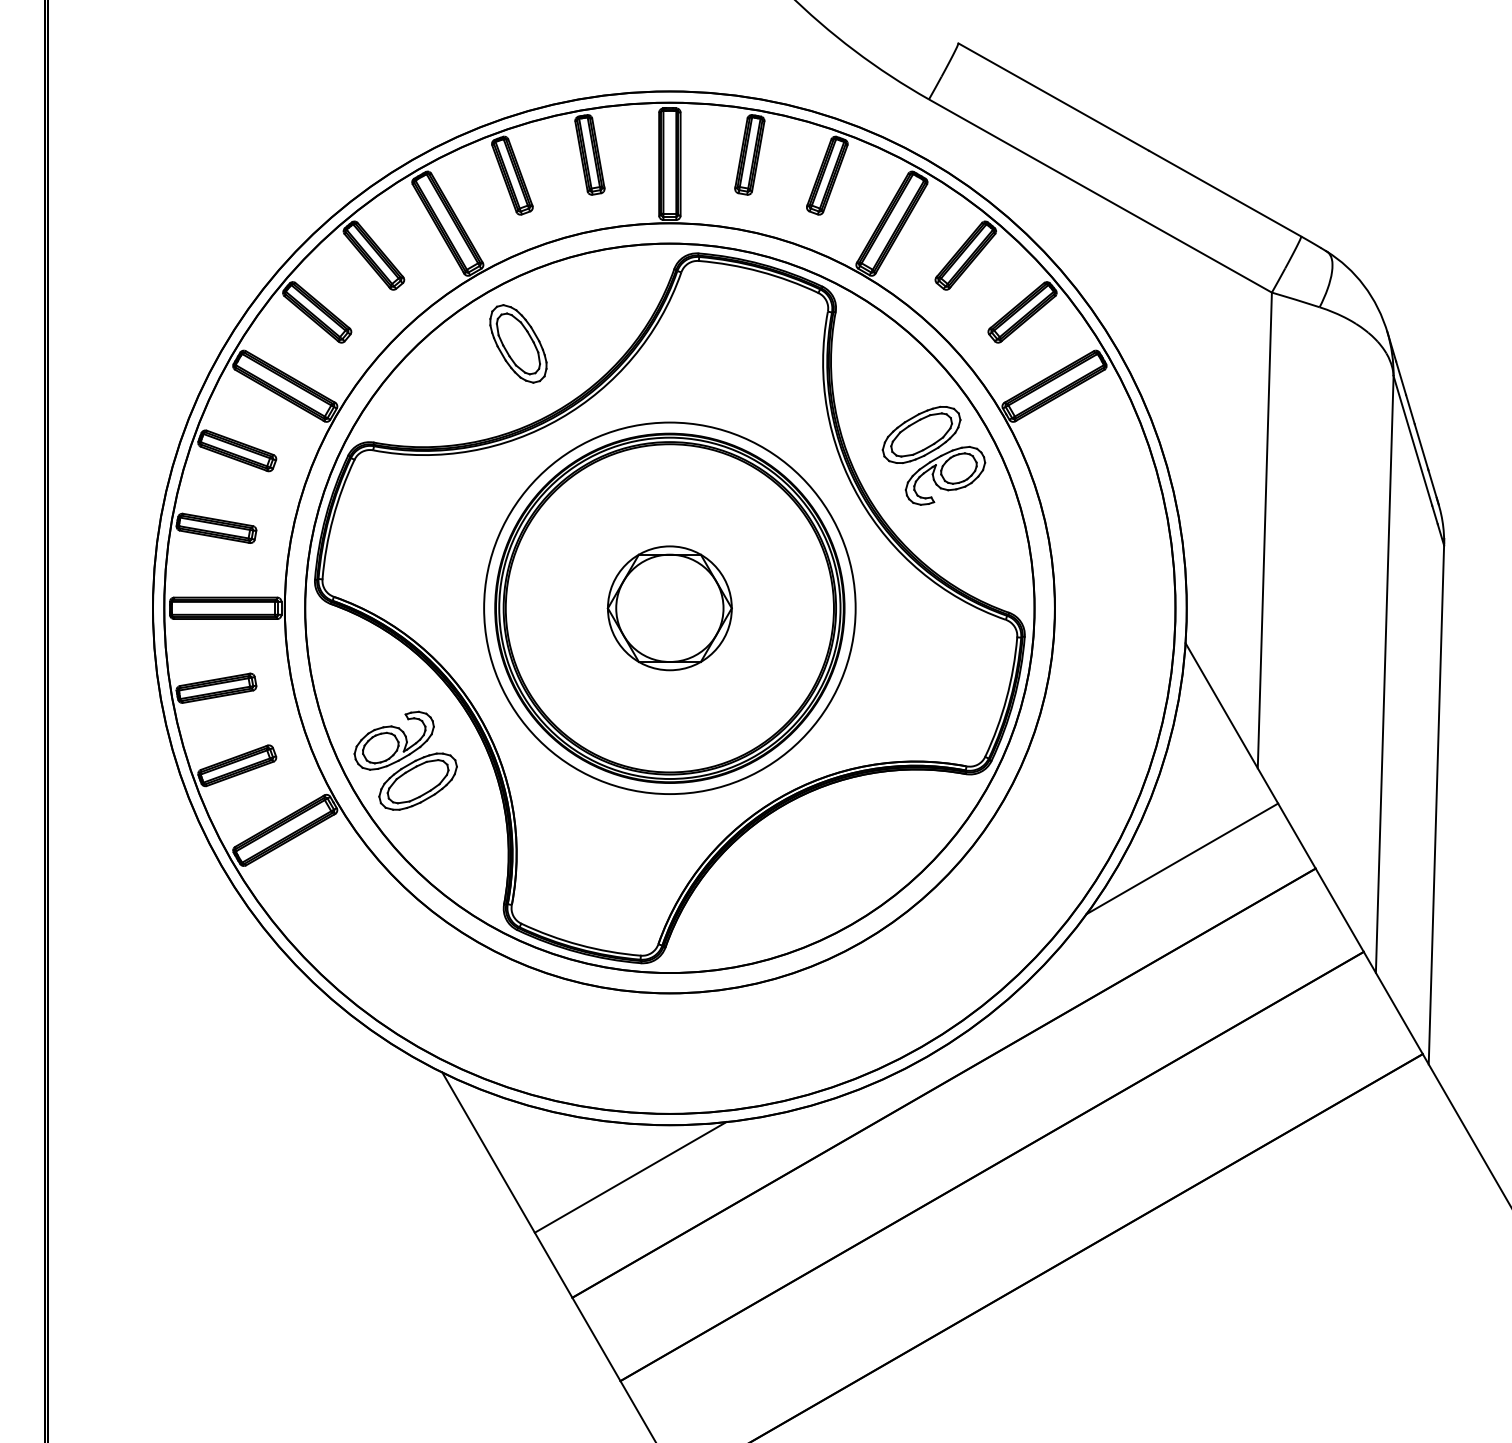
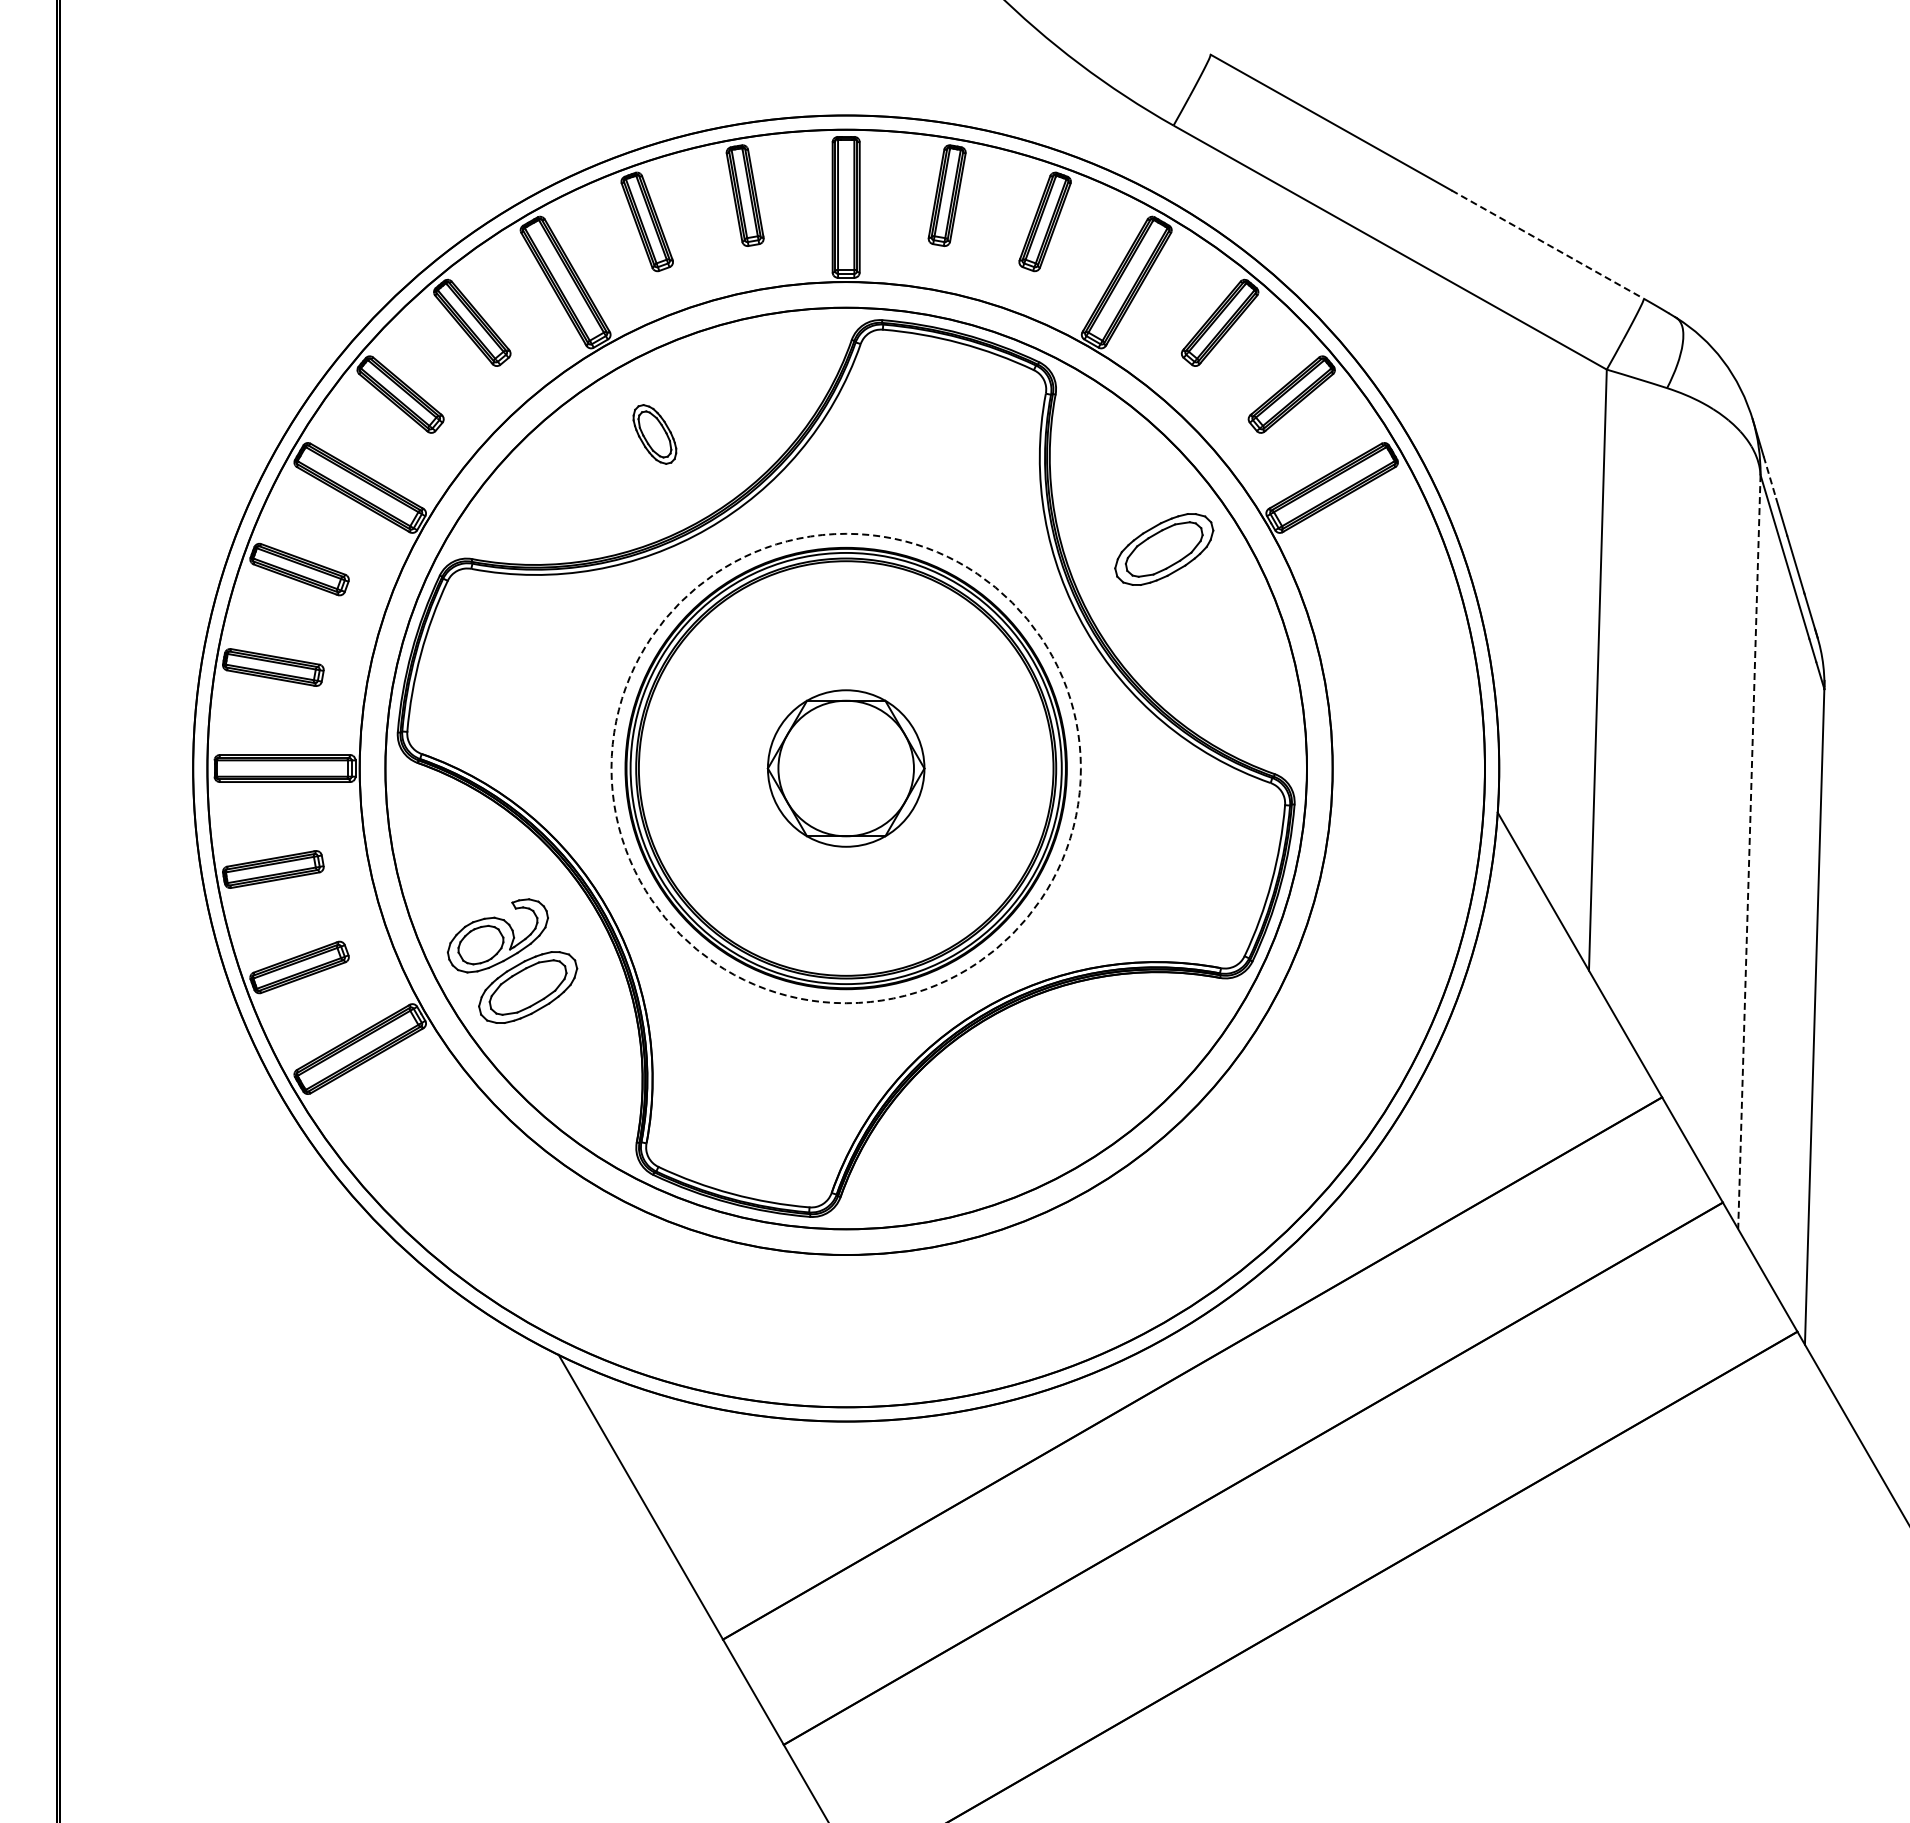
line: (1225, 193) -> (1548, 244), solid -> dashed
part: (518, 343) -> (654, 434), size x0.6
line: (1401, 378) -> (1770, 478), solid -> dashed
part: (945, 475) -> (1194, 600), removed
circle: (669, 608) -> (845, 768), solid -> dashed
line: (1384, 674) -> (1749, 852), solid -> dashed
line: (1182, 859) -> (1493, 1085), removed
line: (630, 1177) -> (796, 1487), removed

